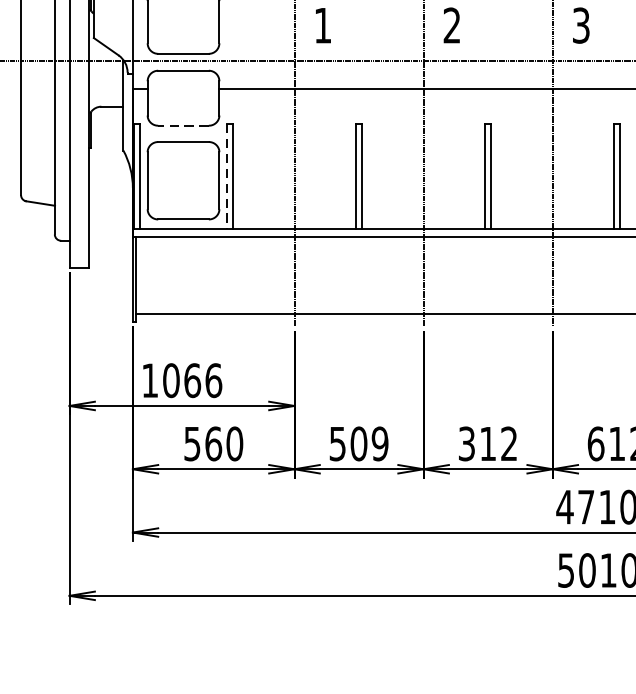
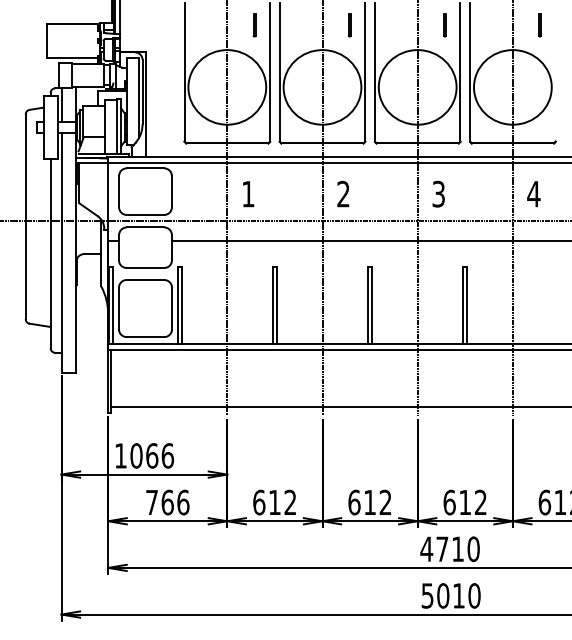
line: (183, 125) -> (145, 267), dashed -> solid
line: (226, 176) -> (177, 305), dashed -> solid
text: (213, 443) -> (167, 502), 560 -> 766
text: (358, 443) -> (274, 502), 509 -> 612
text: (467, 443) -> (354, 502), 312 -> 612

